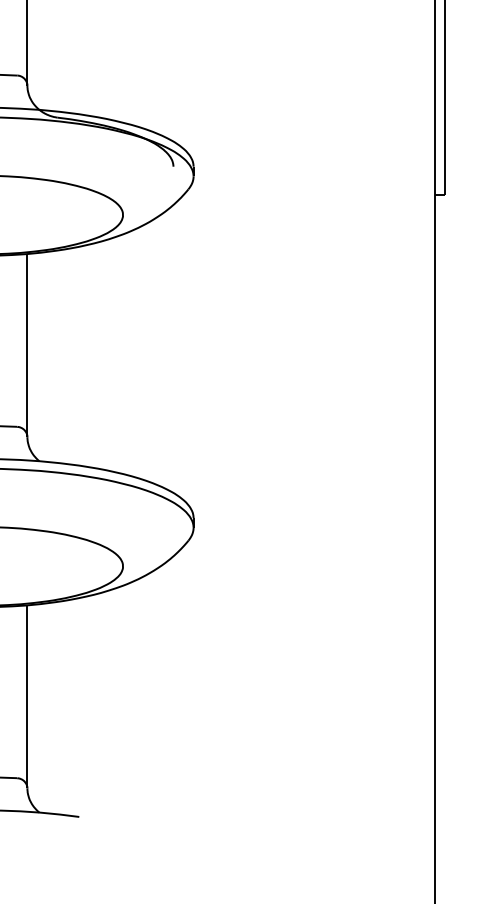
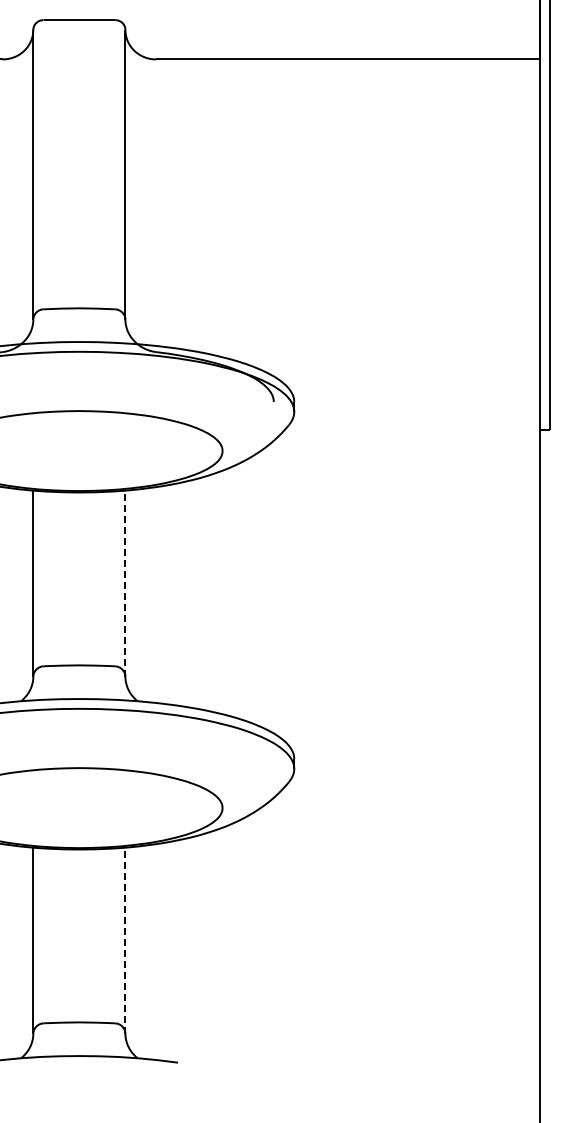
line: (27, 345) -> (125, 583), solid -> dashed
line: (27, 696) -> (125, 940), solid -> dashed

